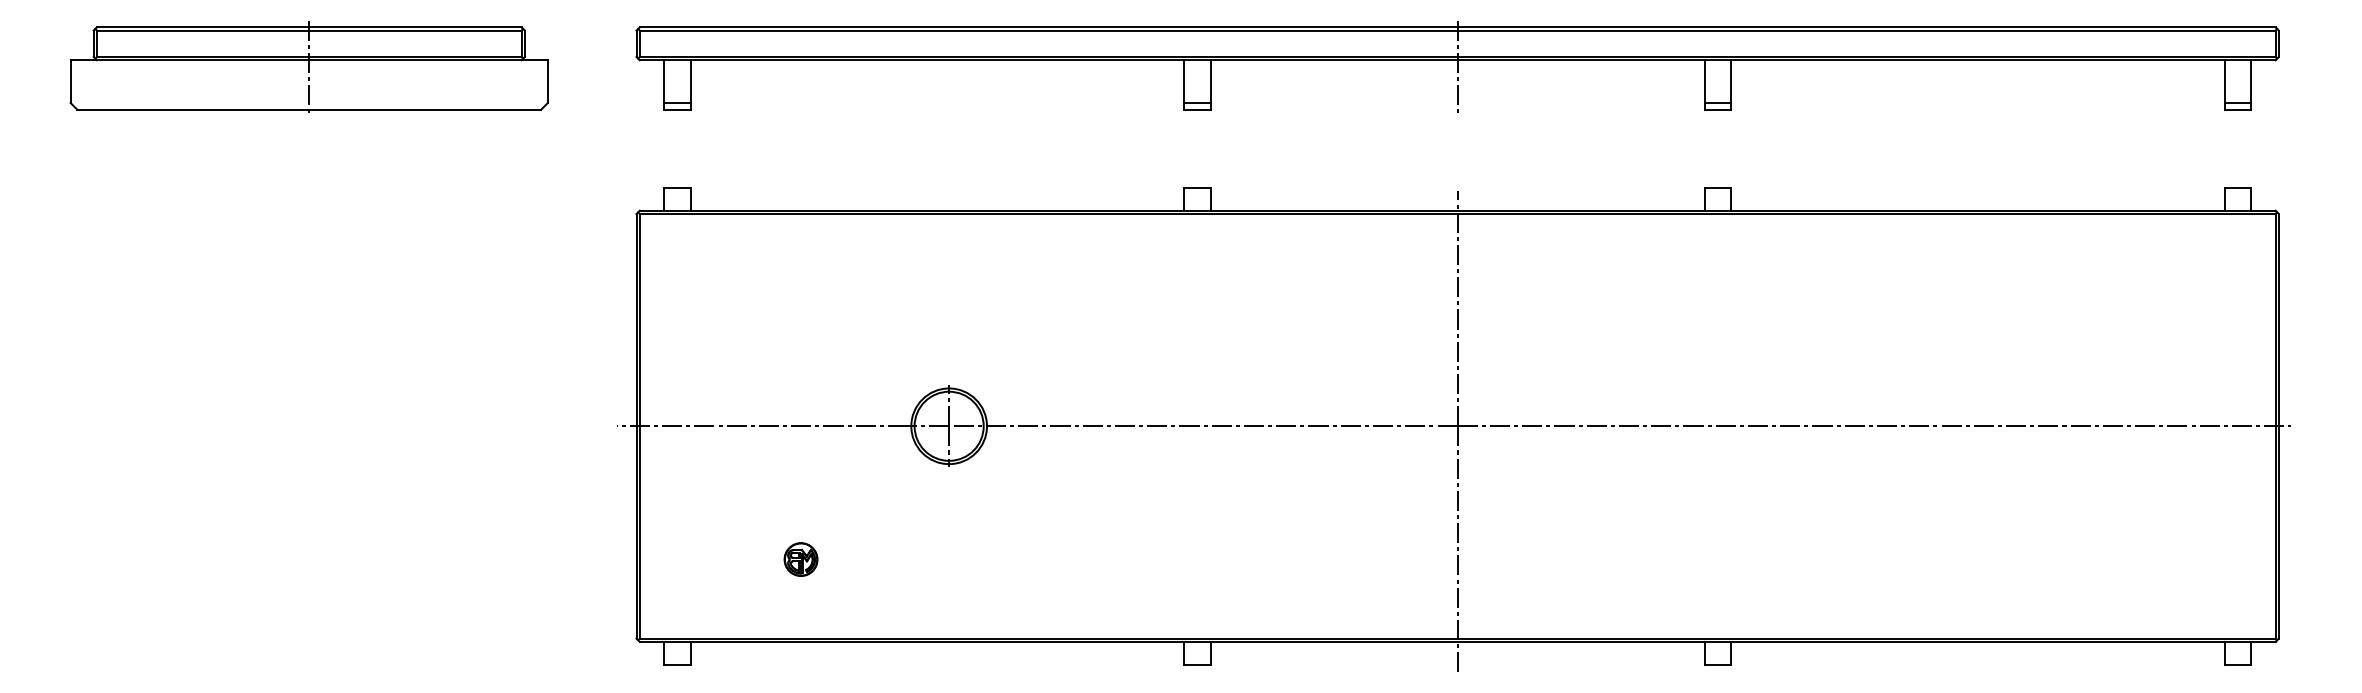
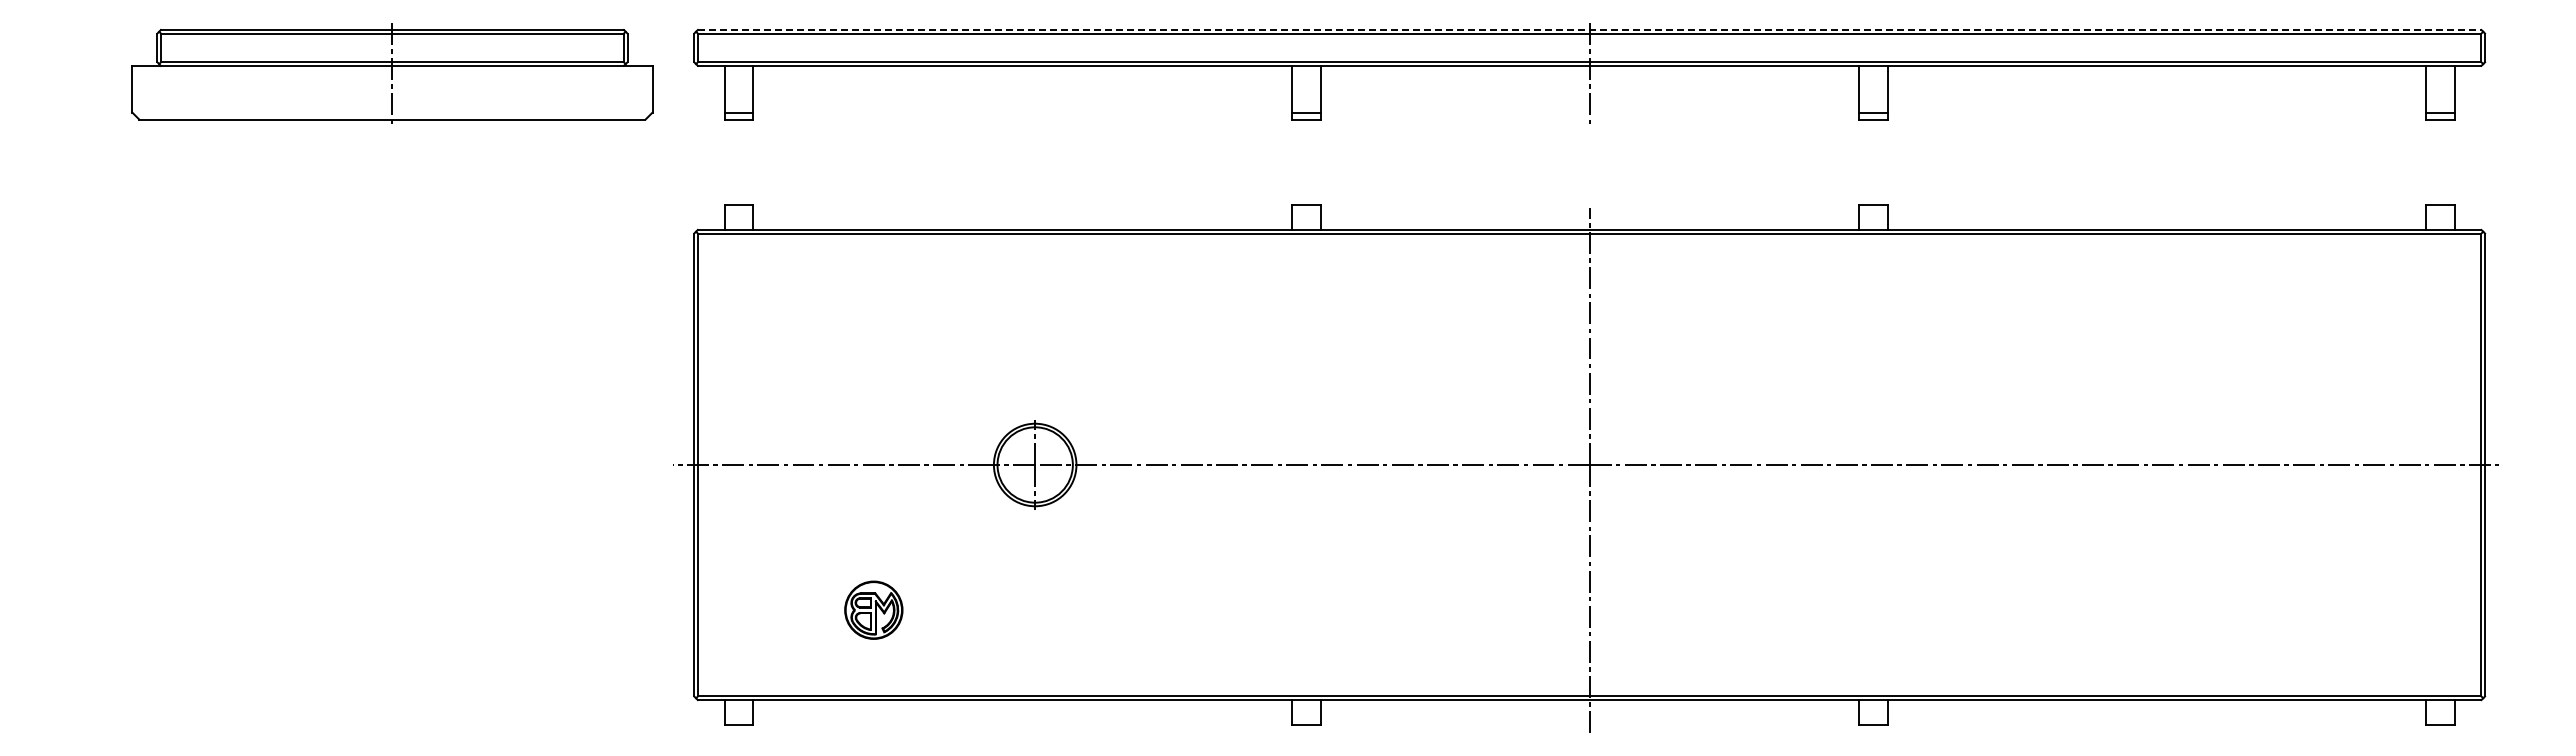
line: (1457, 26) -> (1589, 29), solid -> dashed
part: (309, 67) -> (392, 73), moved
part: (800, 559) -> (873, 610), size x1.6

